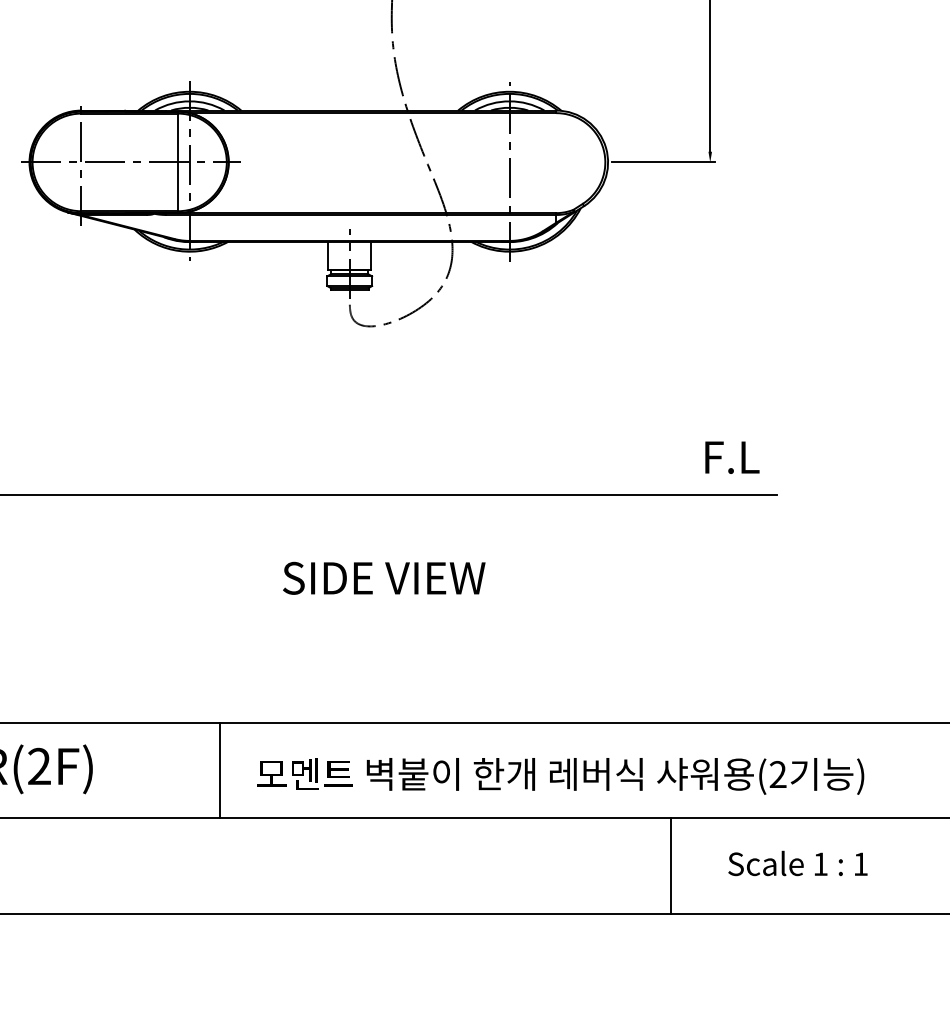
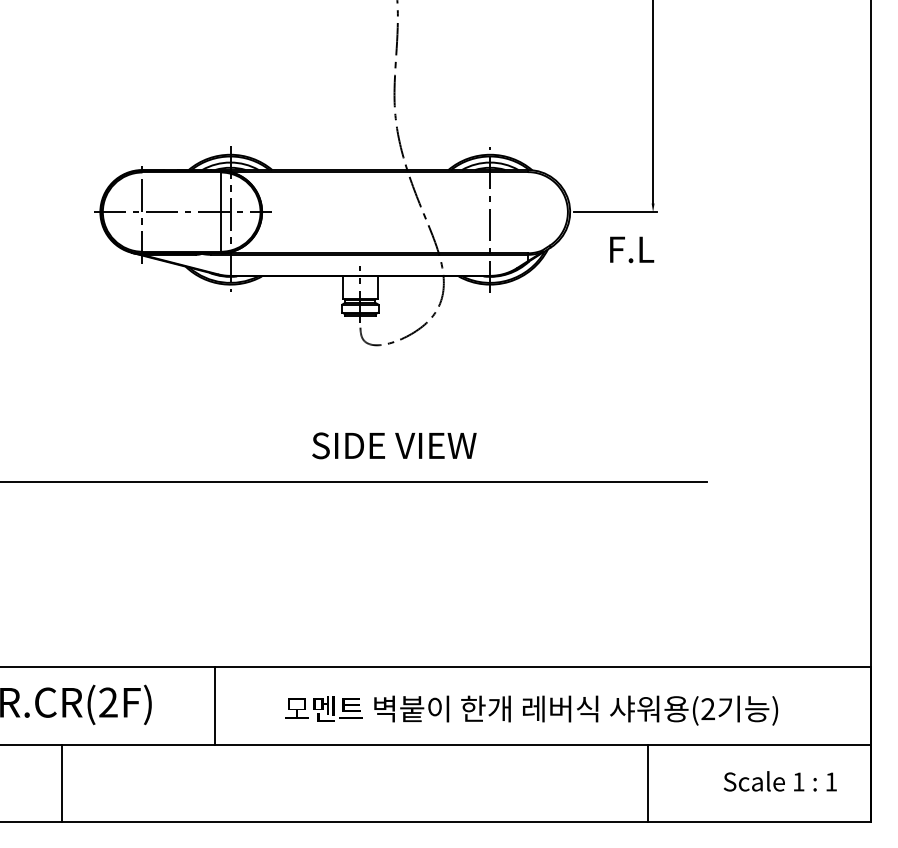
text: (732, 457) -> (632, 249), moved
text: (384, 577) -> (394, 445), moved
line: (220, 770) -> (215, 705), moved
text: (798, 863) -> (780, 781), moved
line: (670, 866) -> (647, 783), moved

